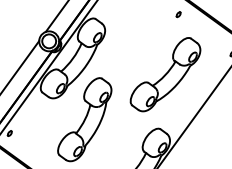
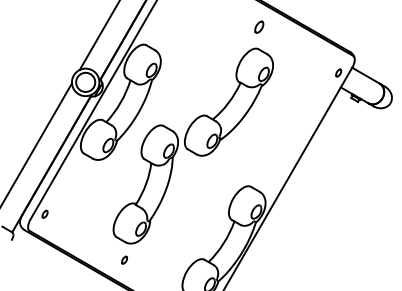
part: (178, 14) -> (258, 26), size x1.6
part: (165, 74) -> (228, 101), moved

